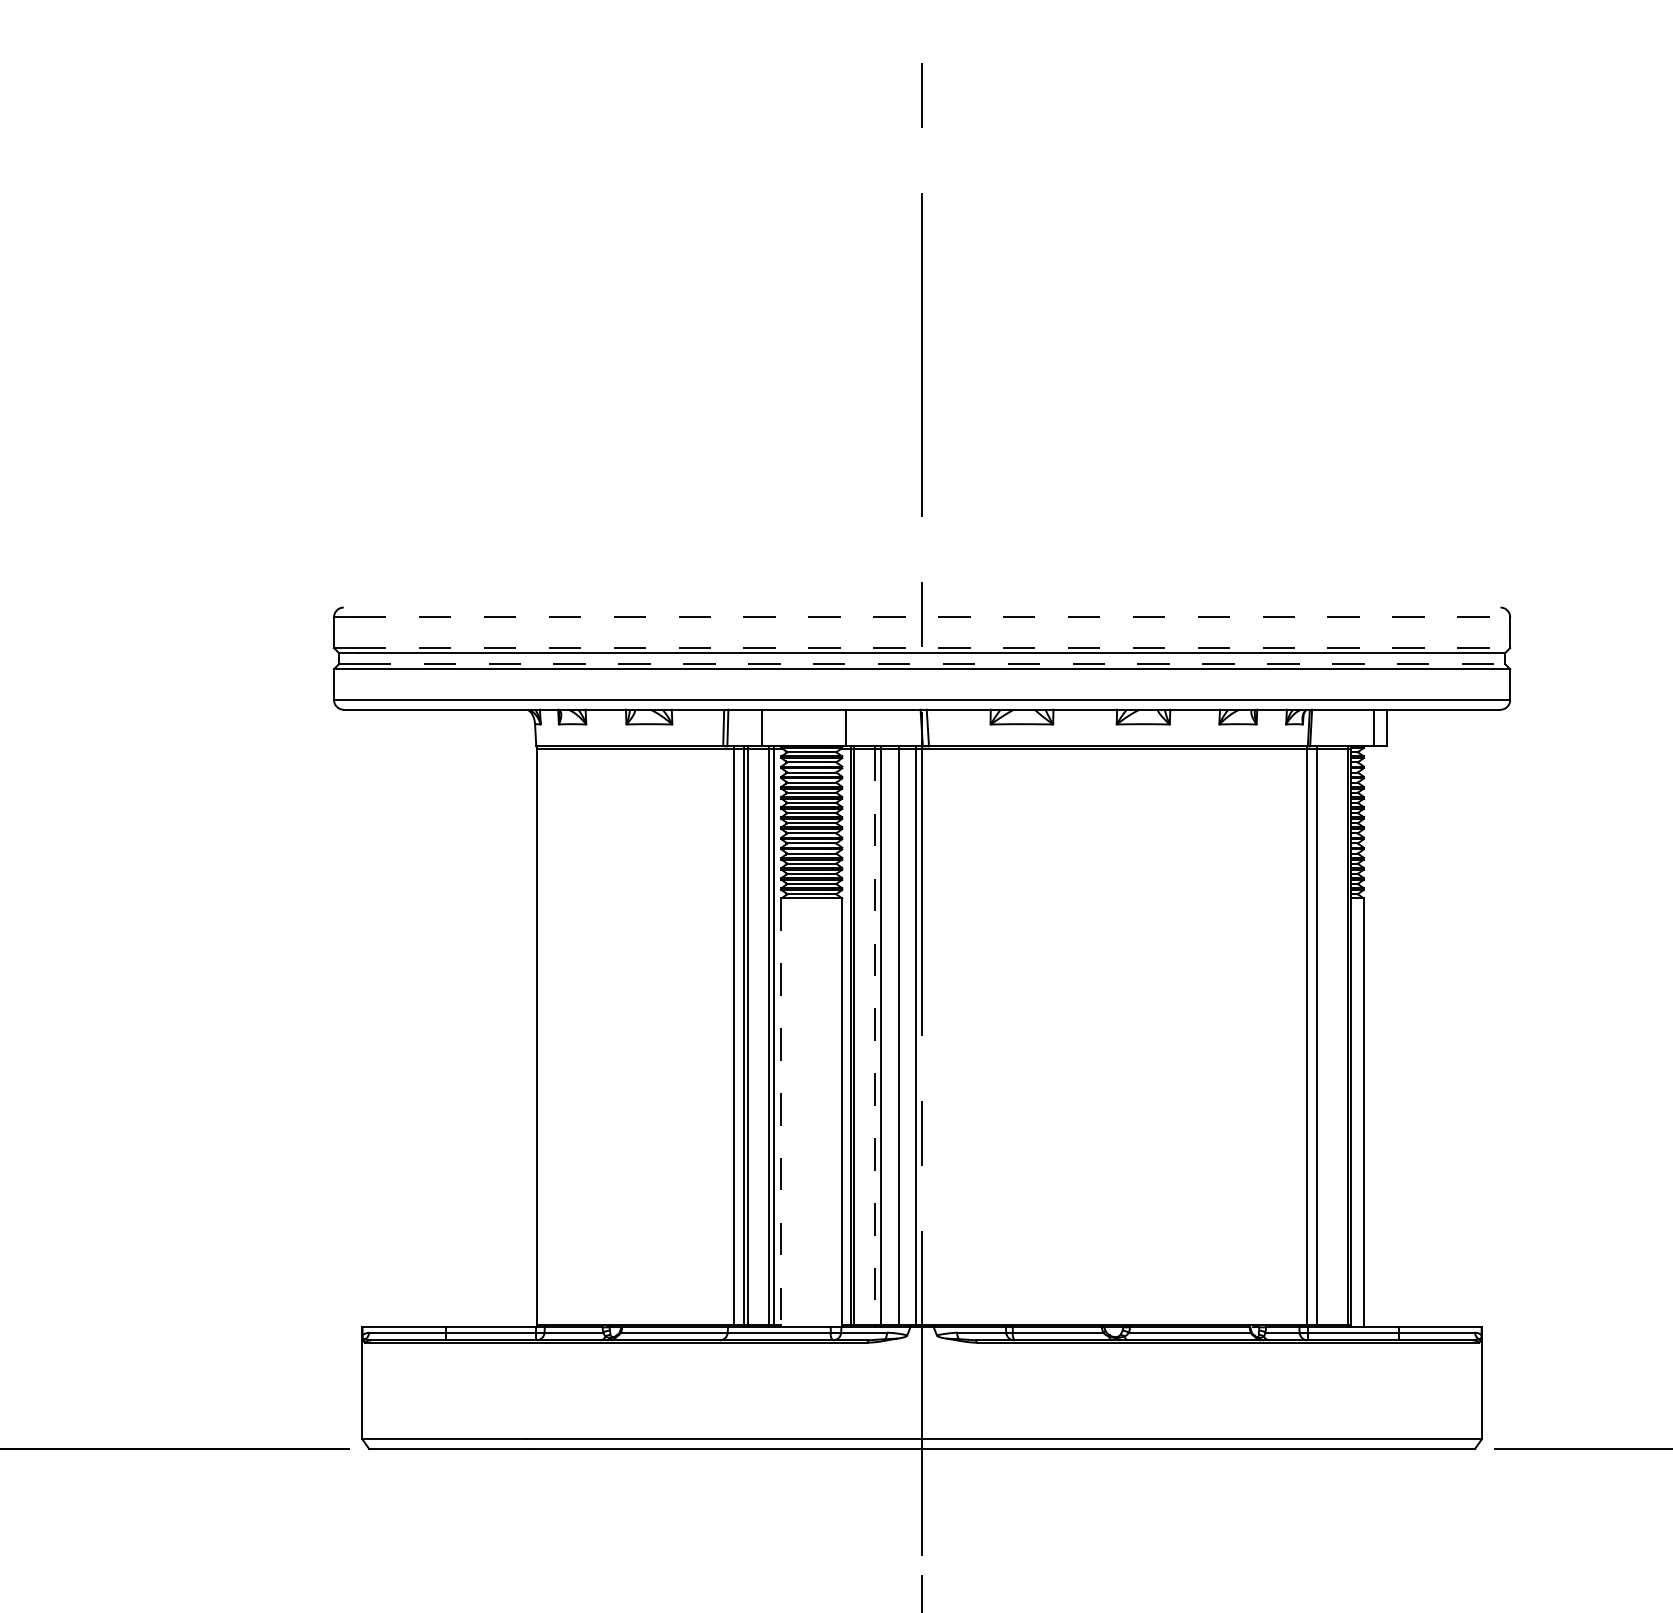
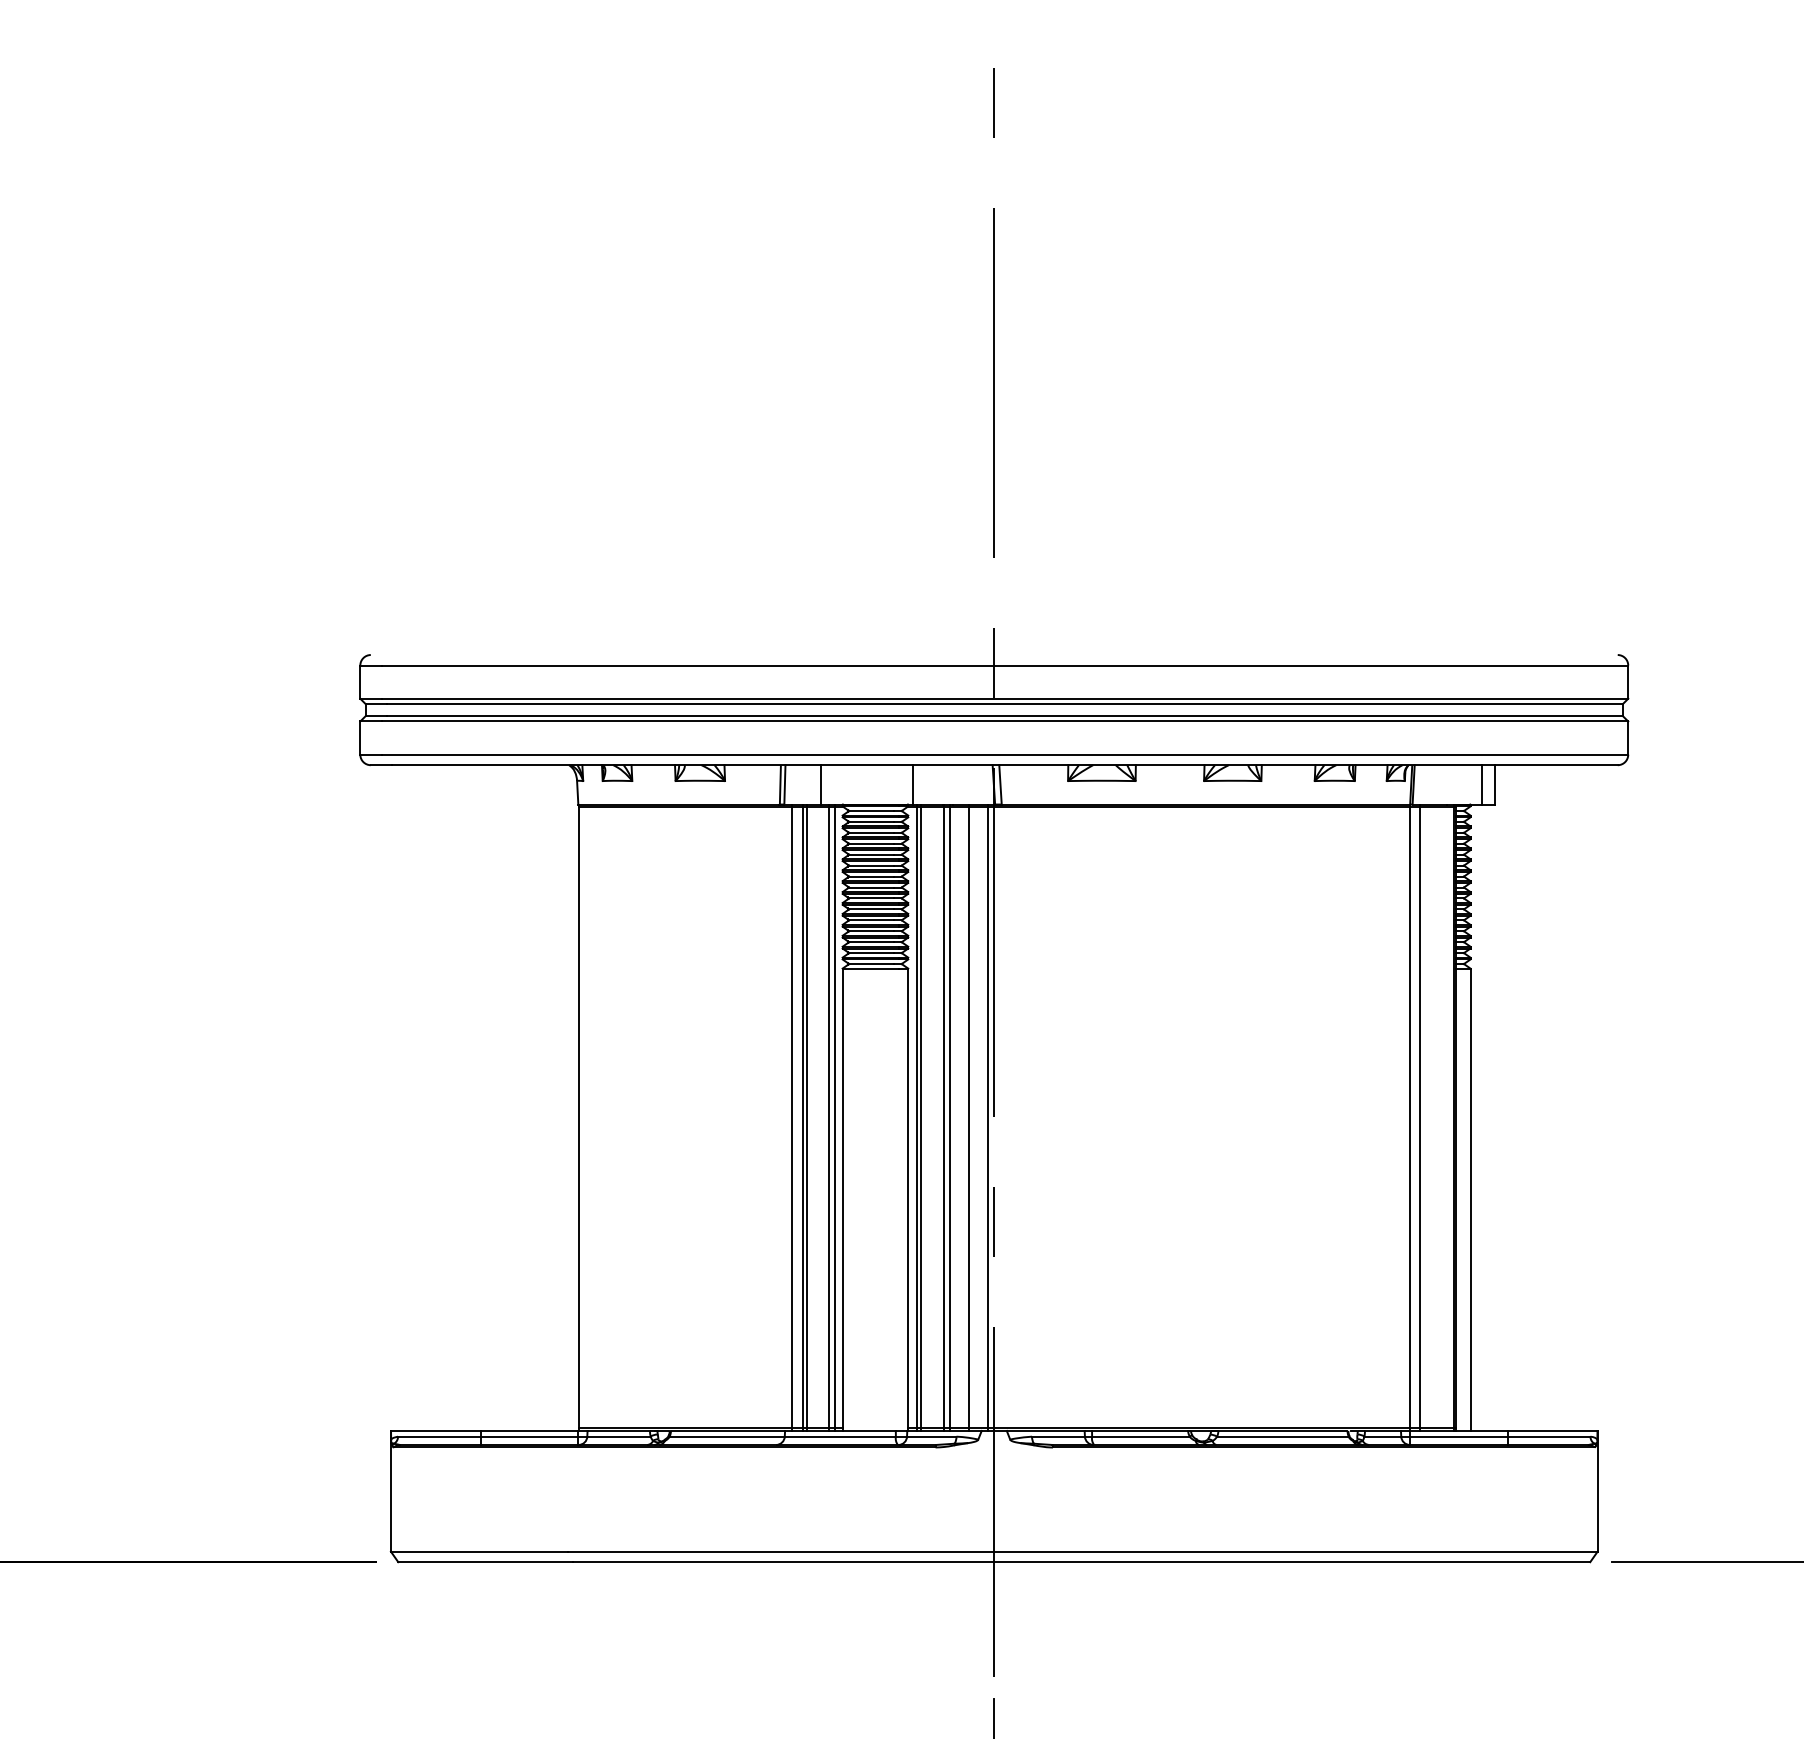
line: (932, 617) -> (1005, 665), dashed -> solid
line: (932, 648) -> (1005, 699), dashed -> solid
line: (932, 664) -> (1005, 716), dashed -> solid
line: (875, 1036) -> (944, 1117), dashed -> solid
line: (781, 1113) -> (842, 1200), dashed -> solid

